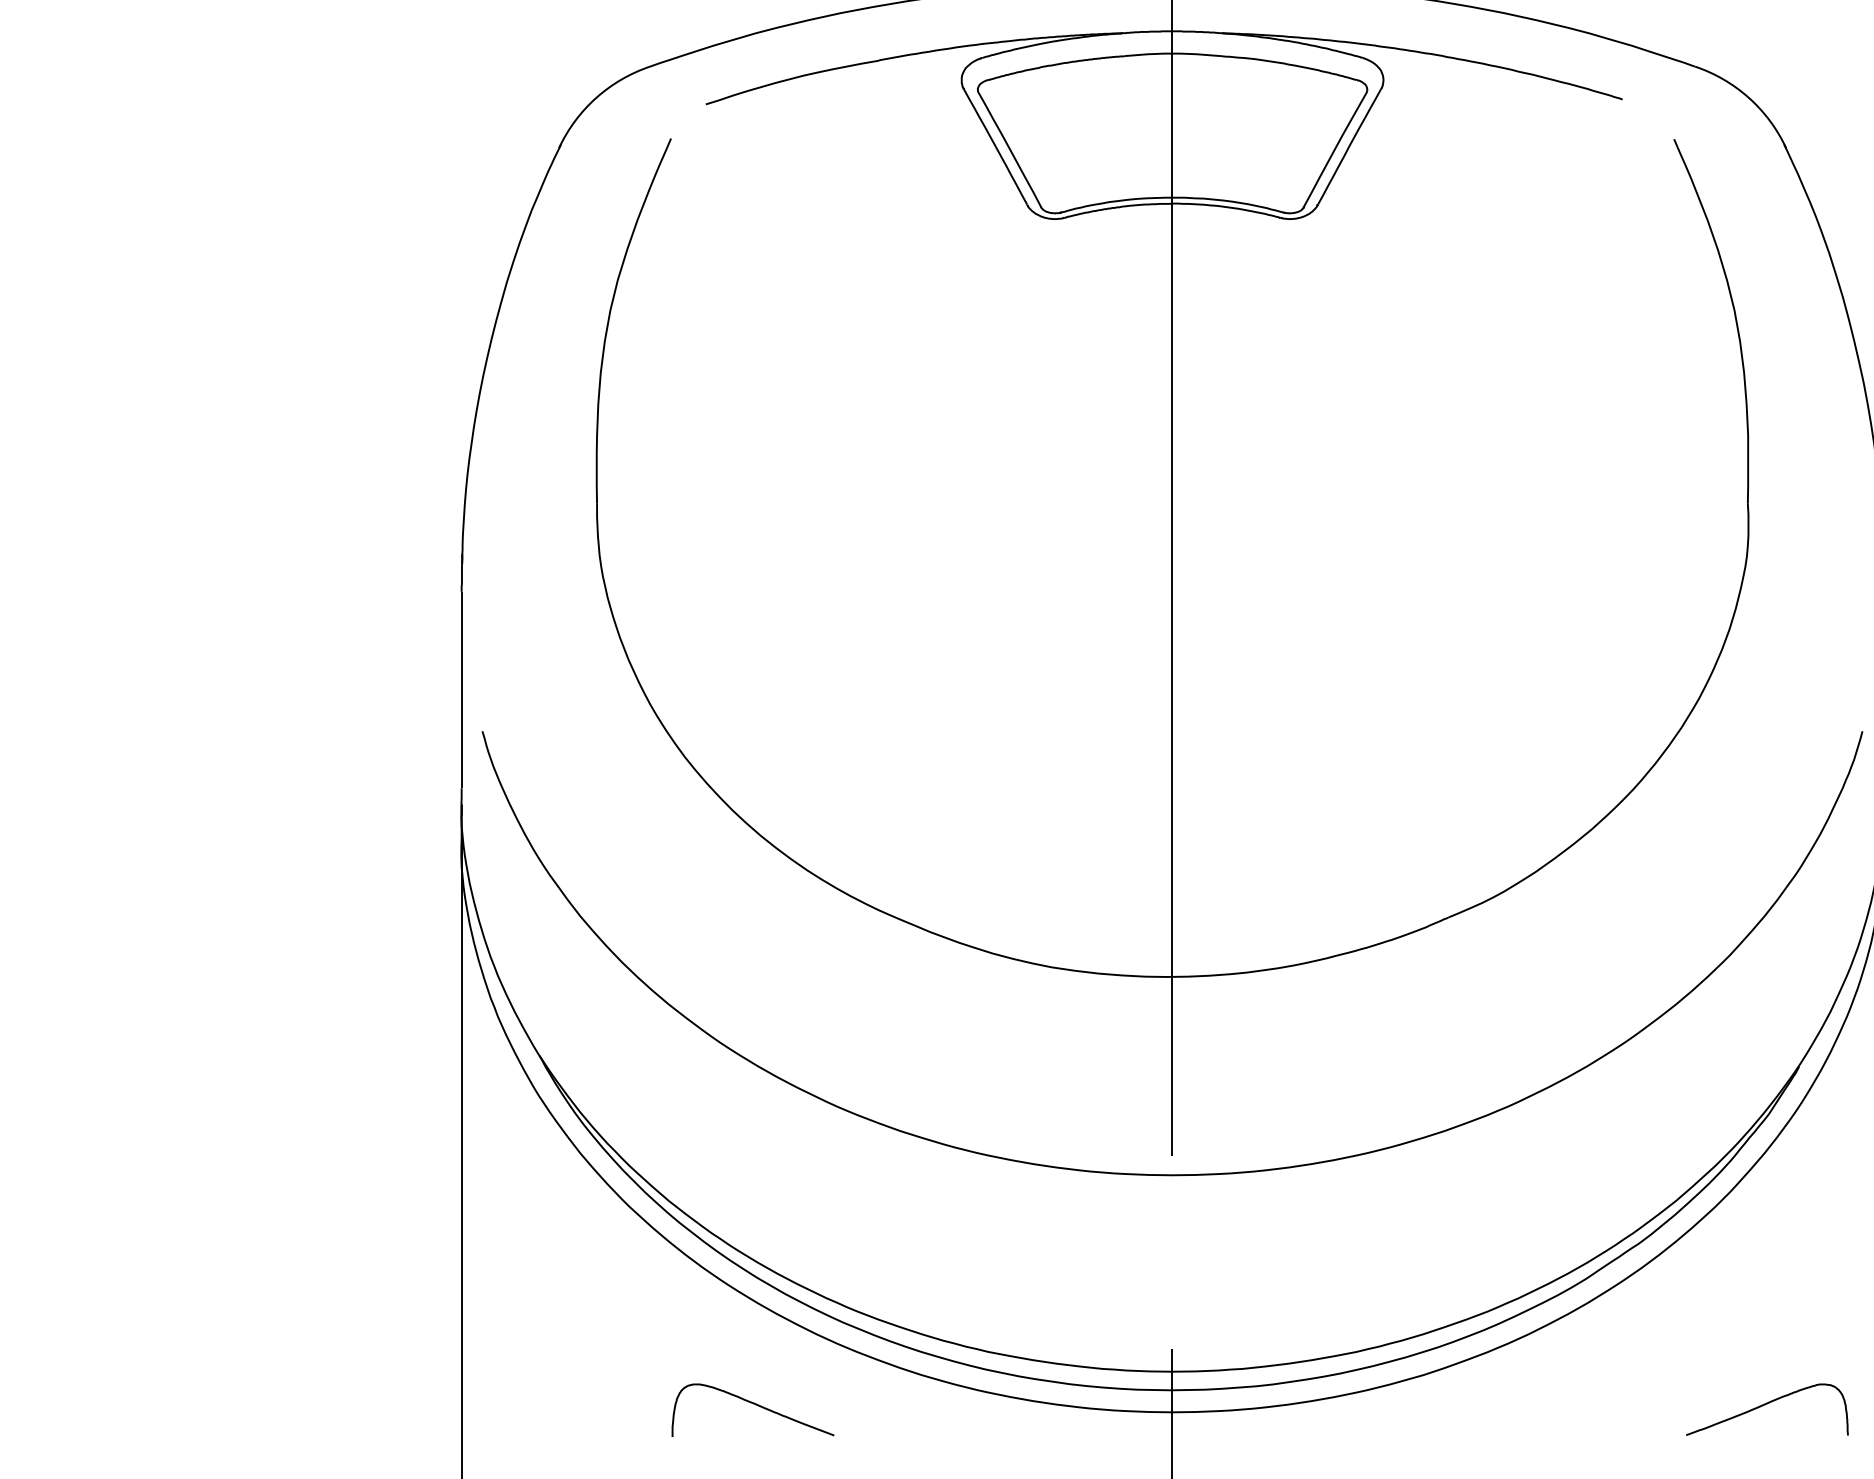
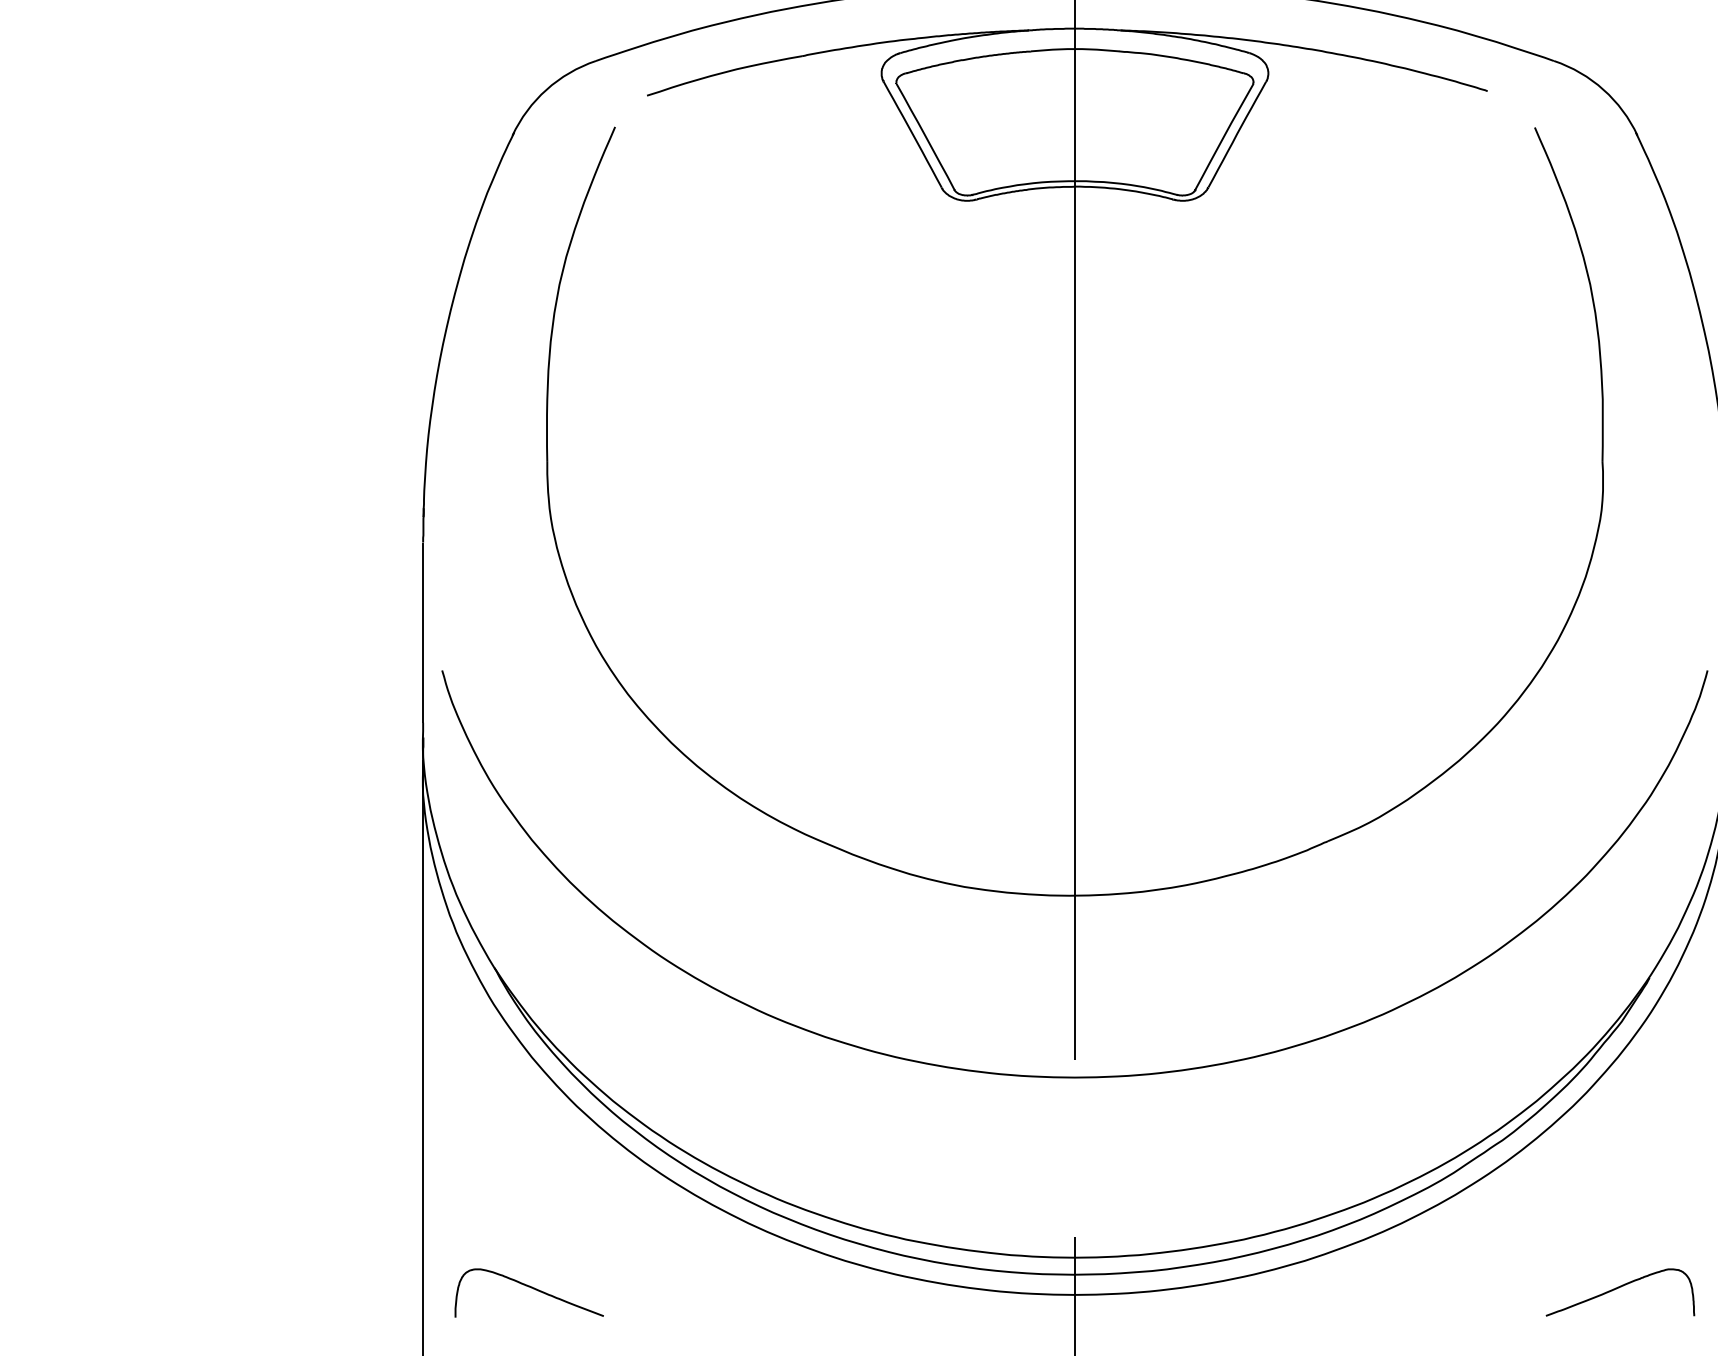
curve: (752, 1404) -> (528, 1287), moved

